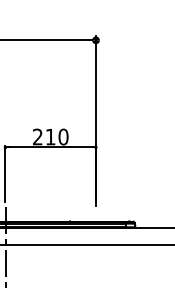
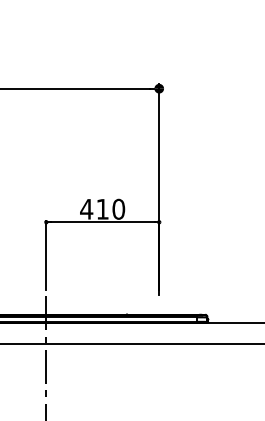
text: (37, 136) -> (86, 208), 210 -> 410

